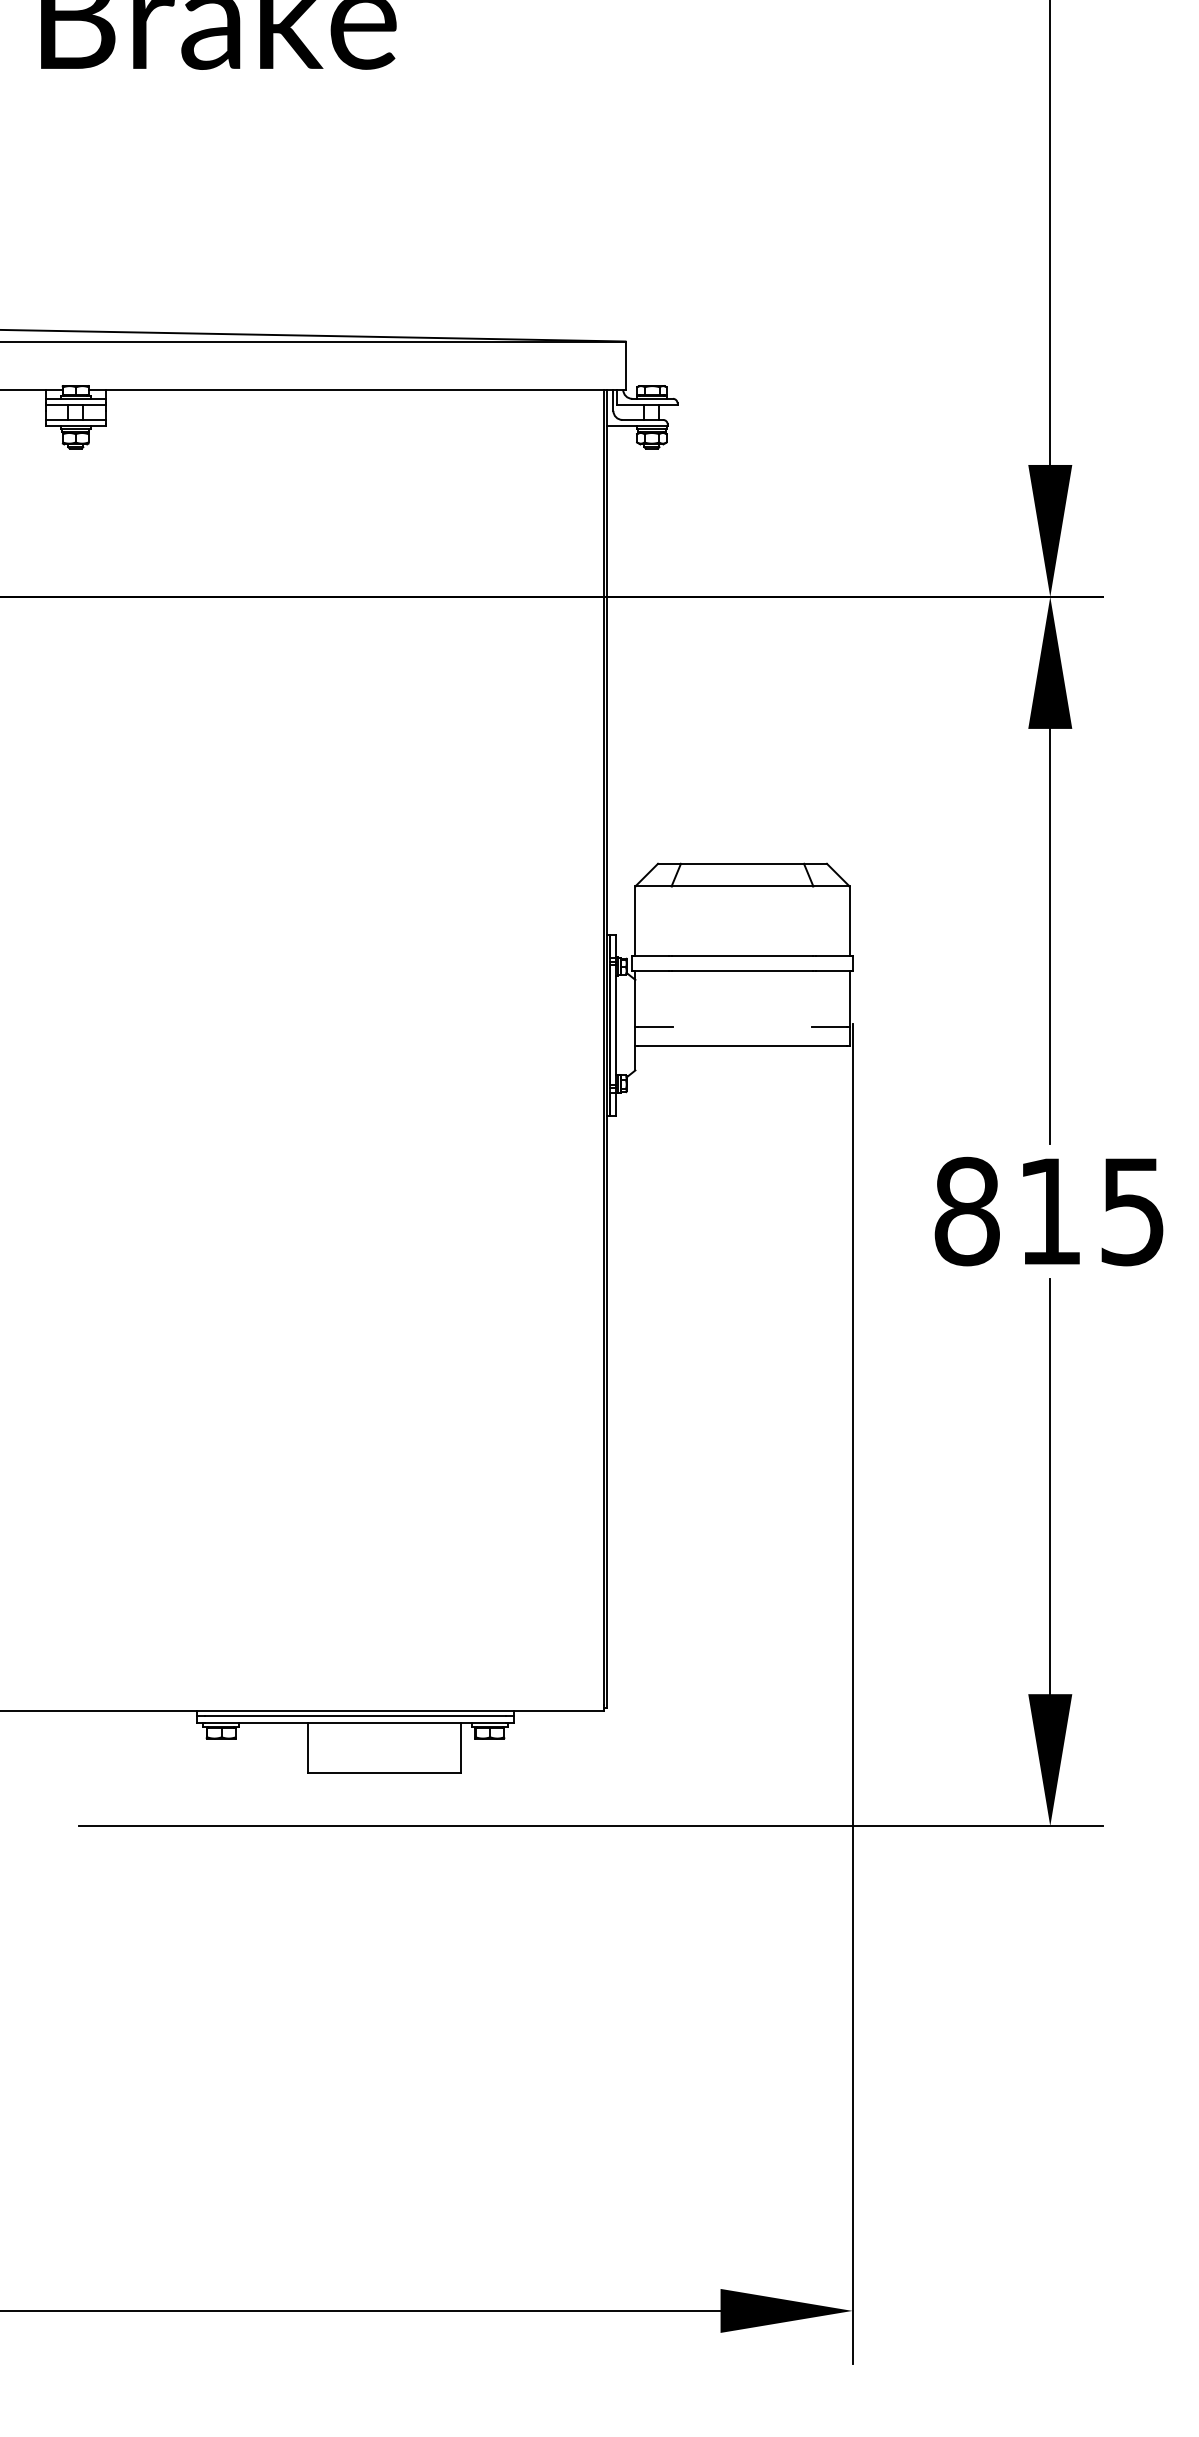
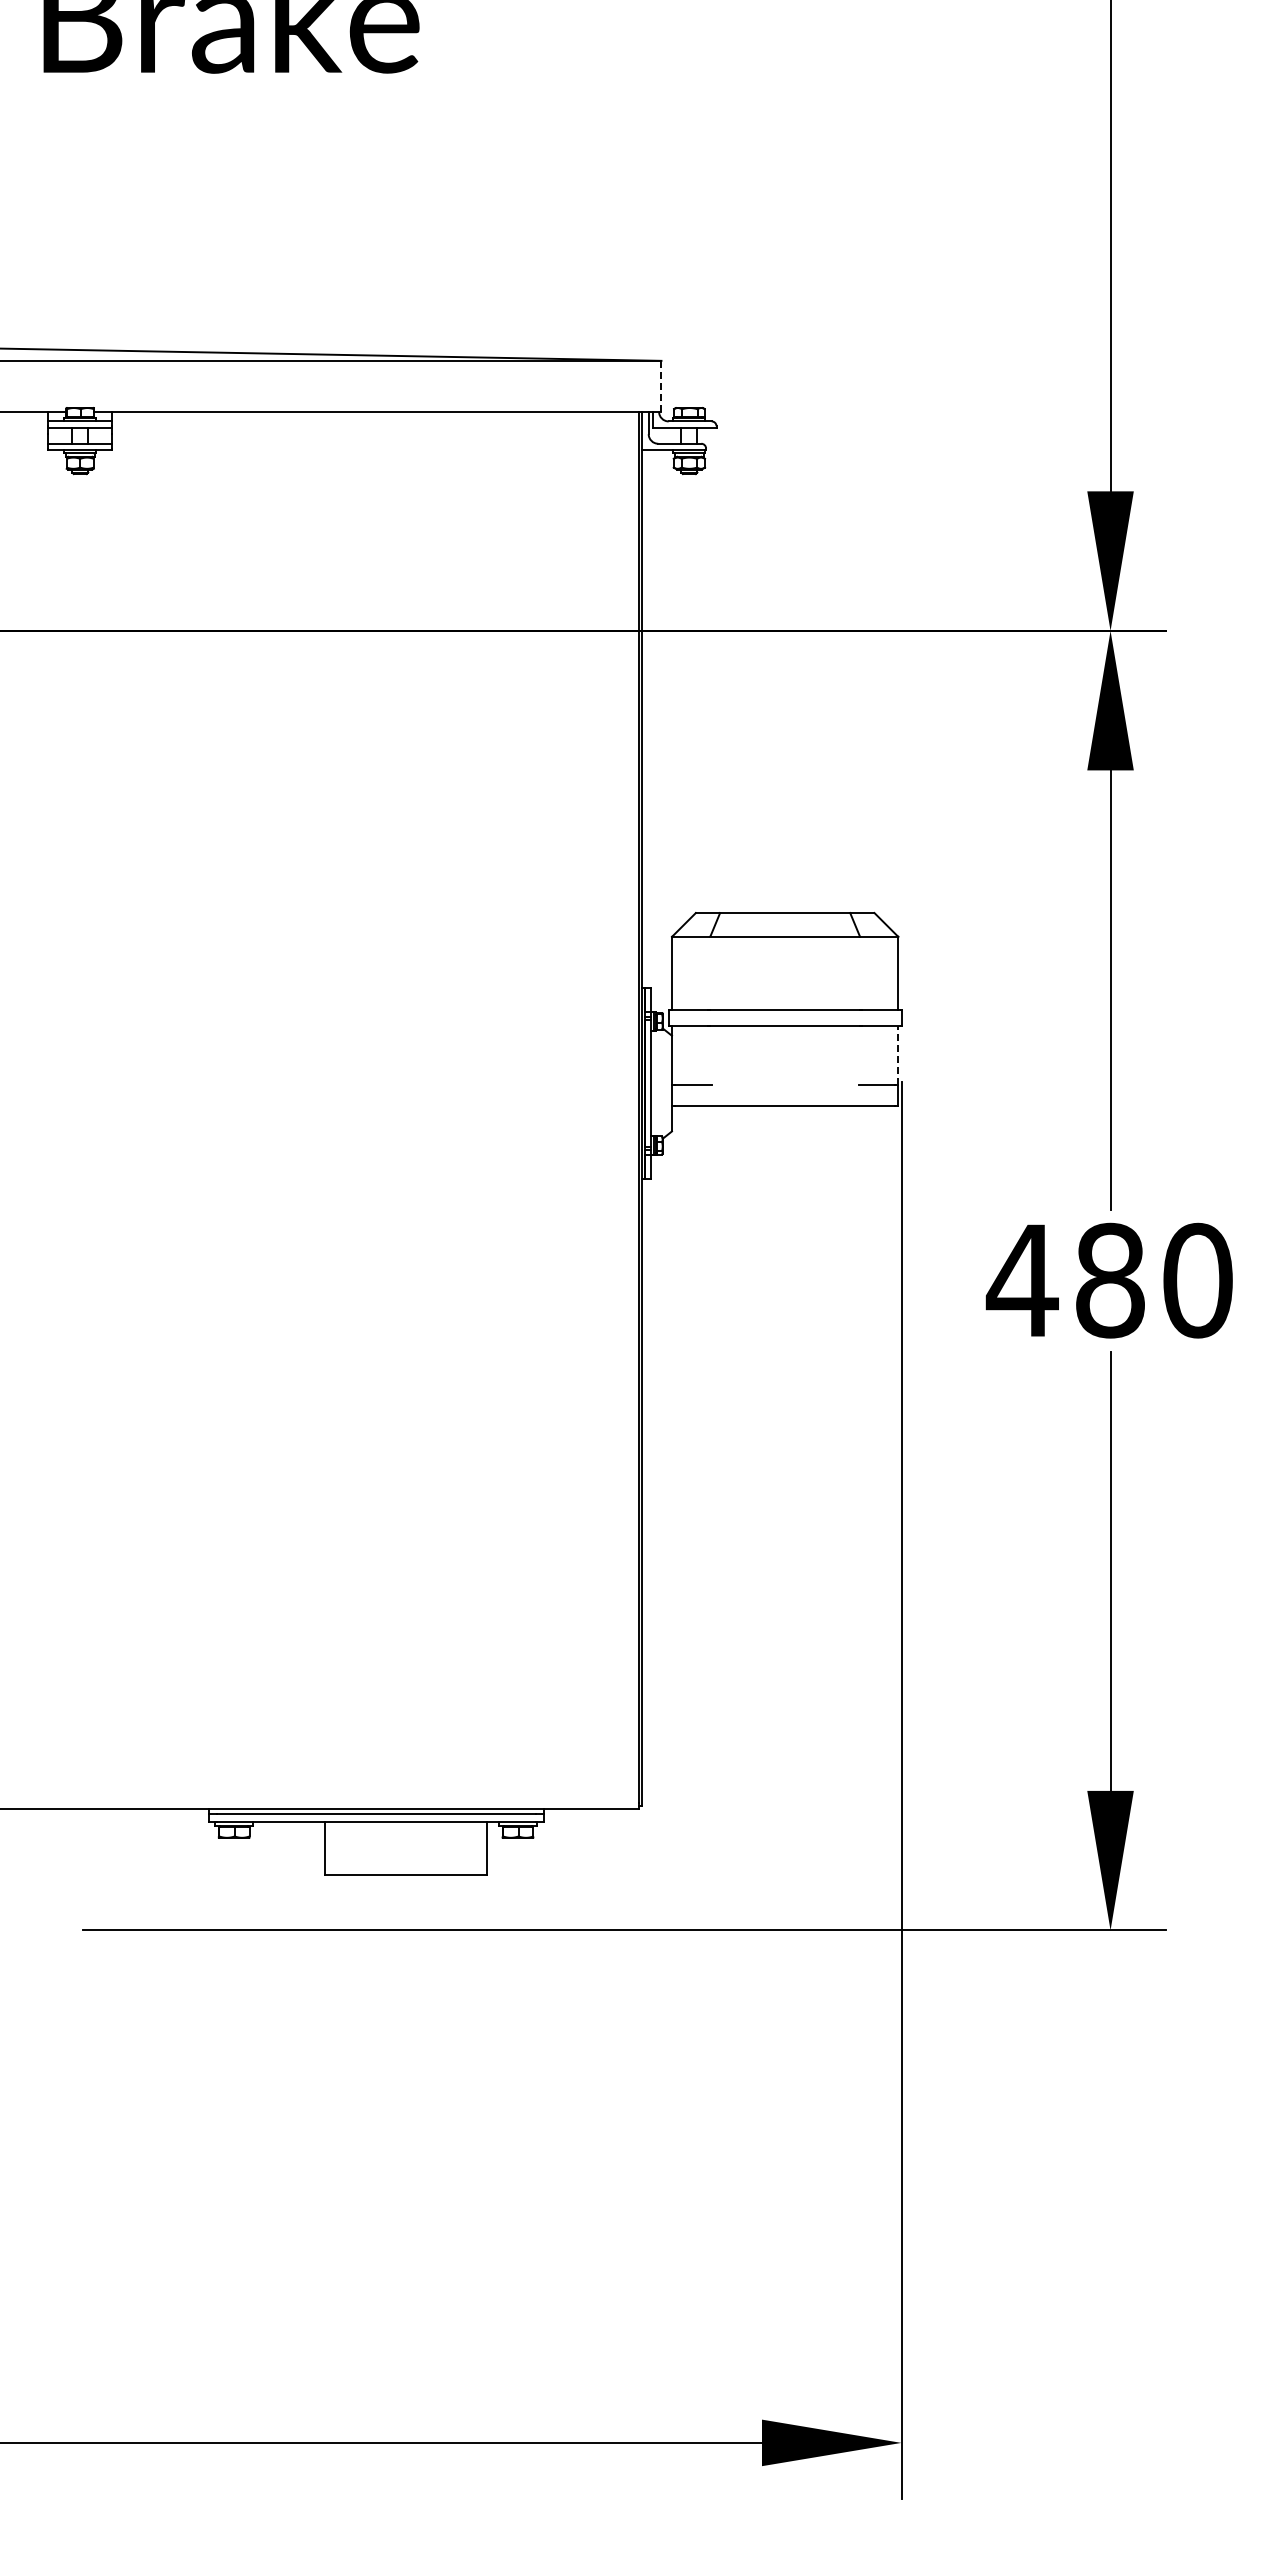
line: (625, 365) -> (661, 386), solid -> dashed
line: (849, 998) -> (898, 1055), solid -> dashed
text: (1048, 1211) -> (1108, 1280), 815 -> 480

